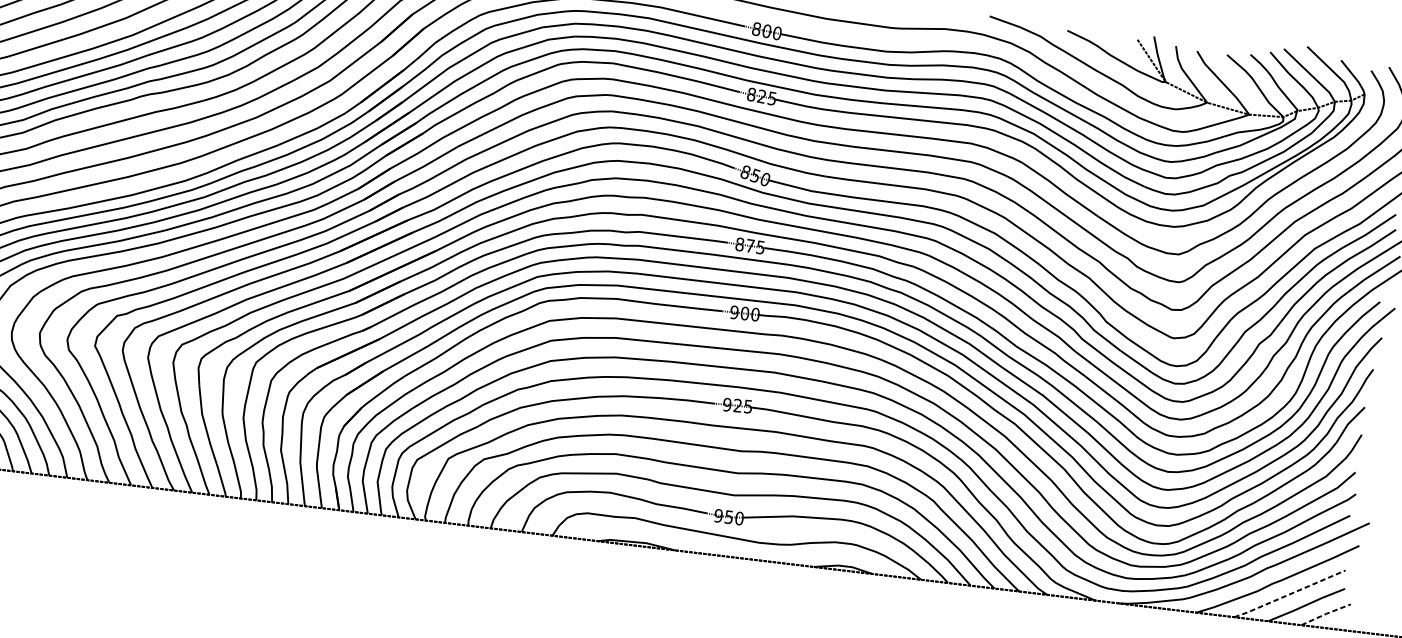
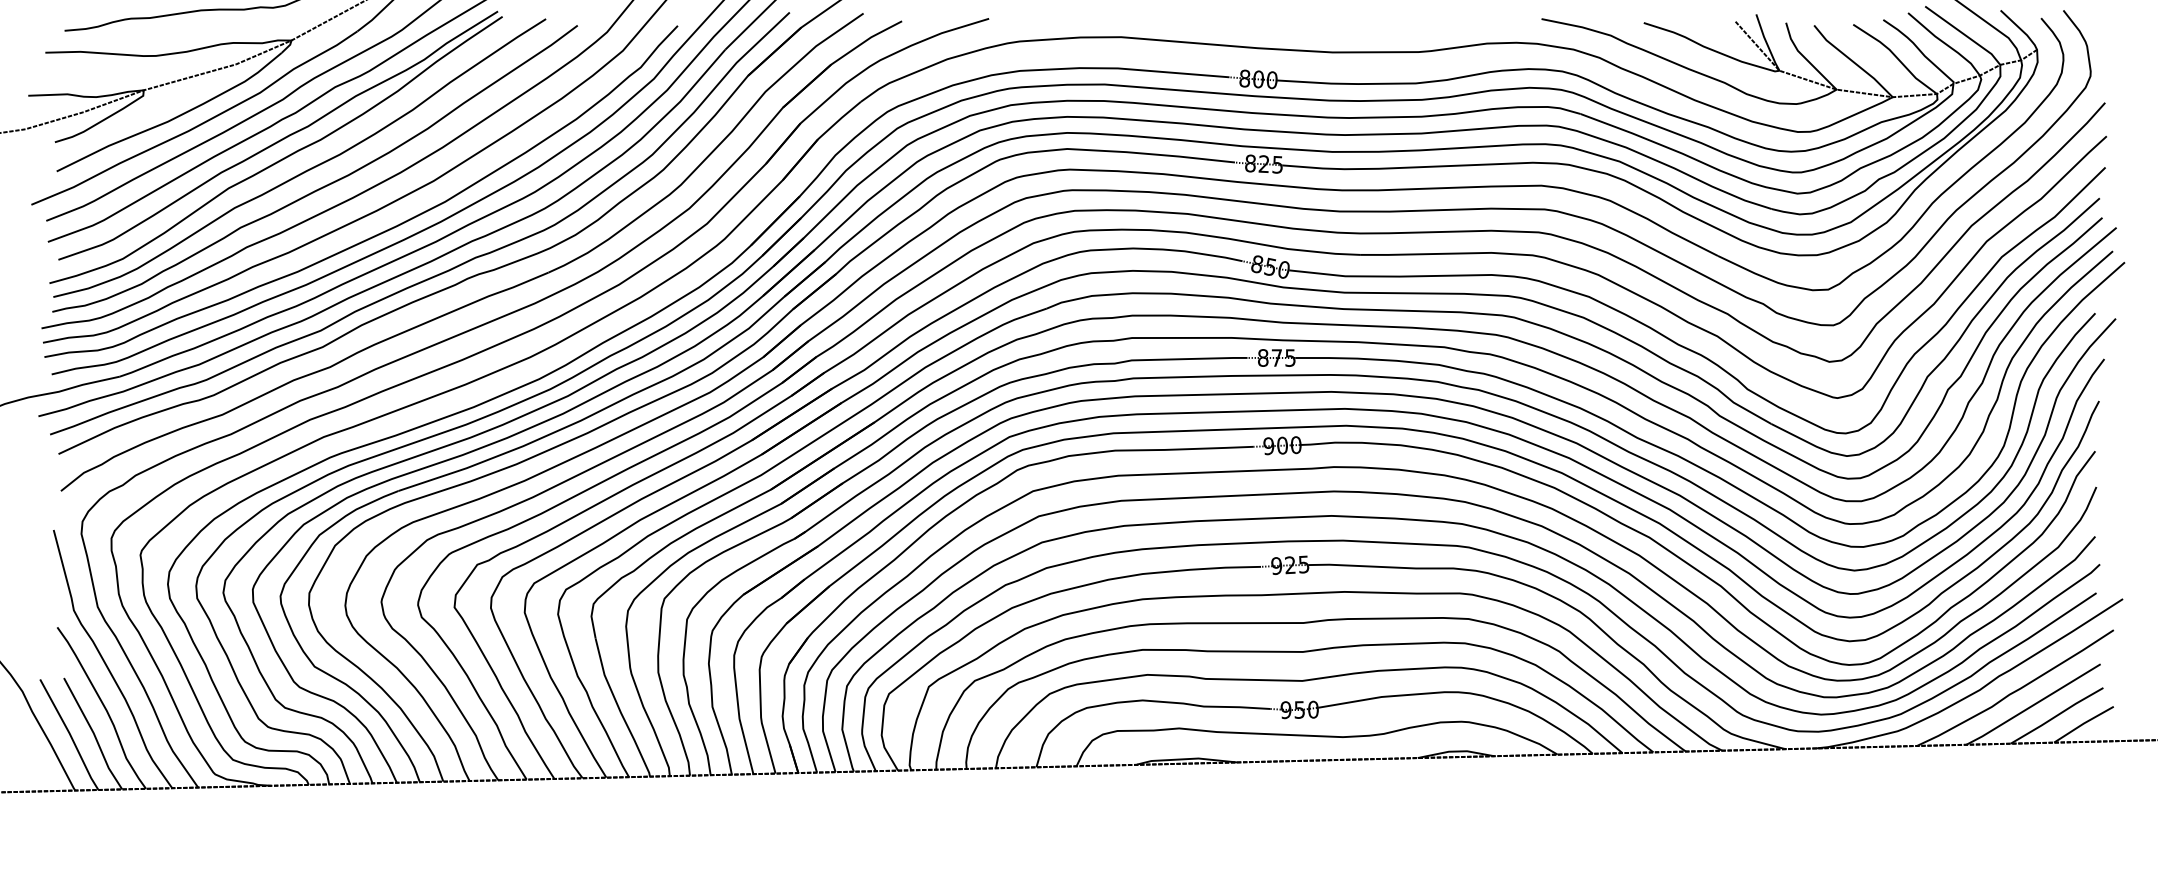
line: (1289, 594) -> (2033, 705), dashed -> solid
line: (1326, 613) -> (2084, 723), dashed -> solid

